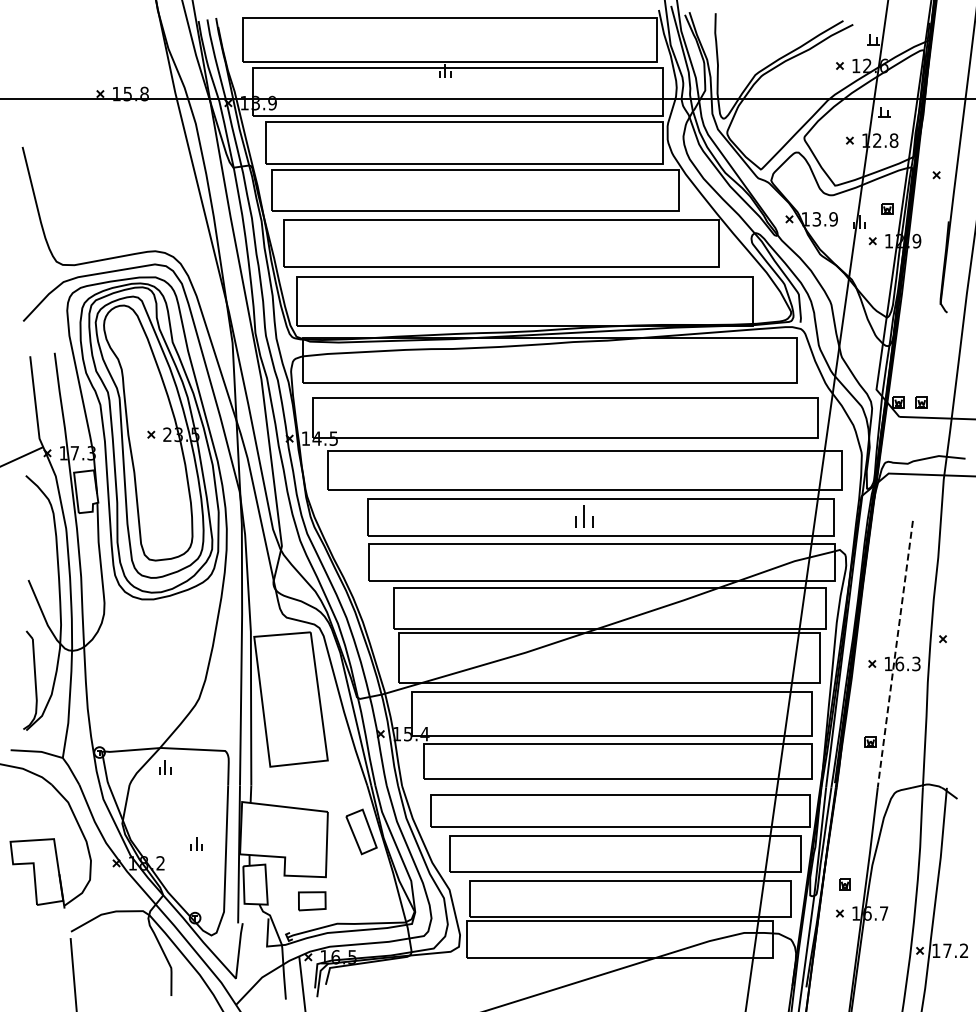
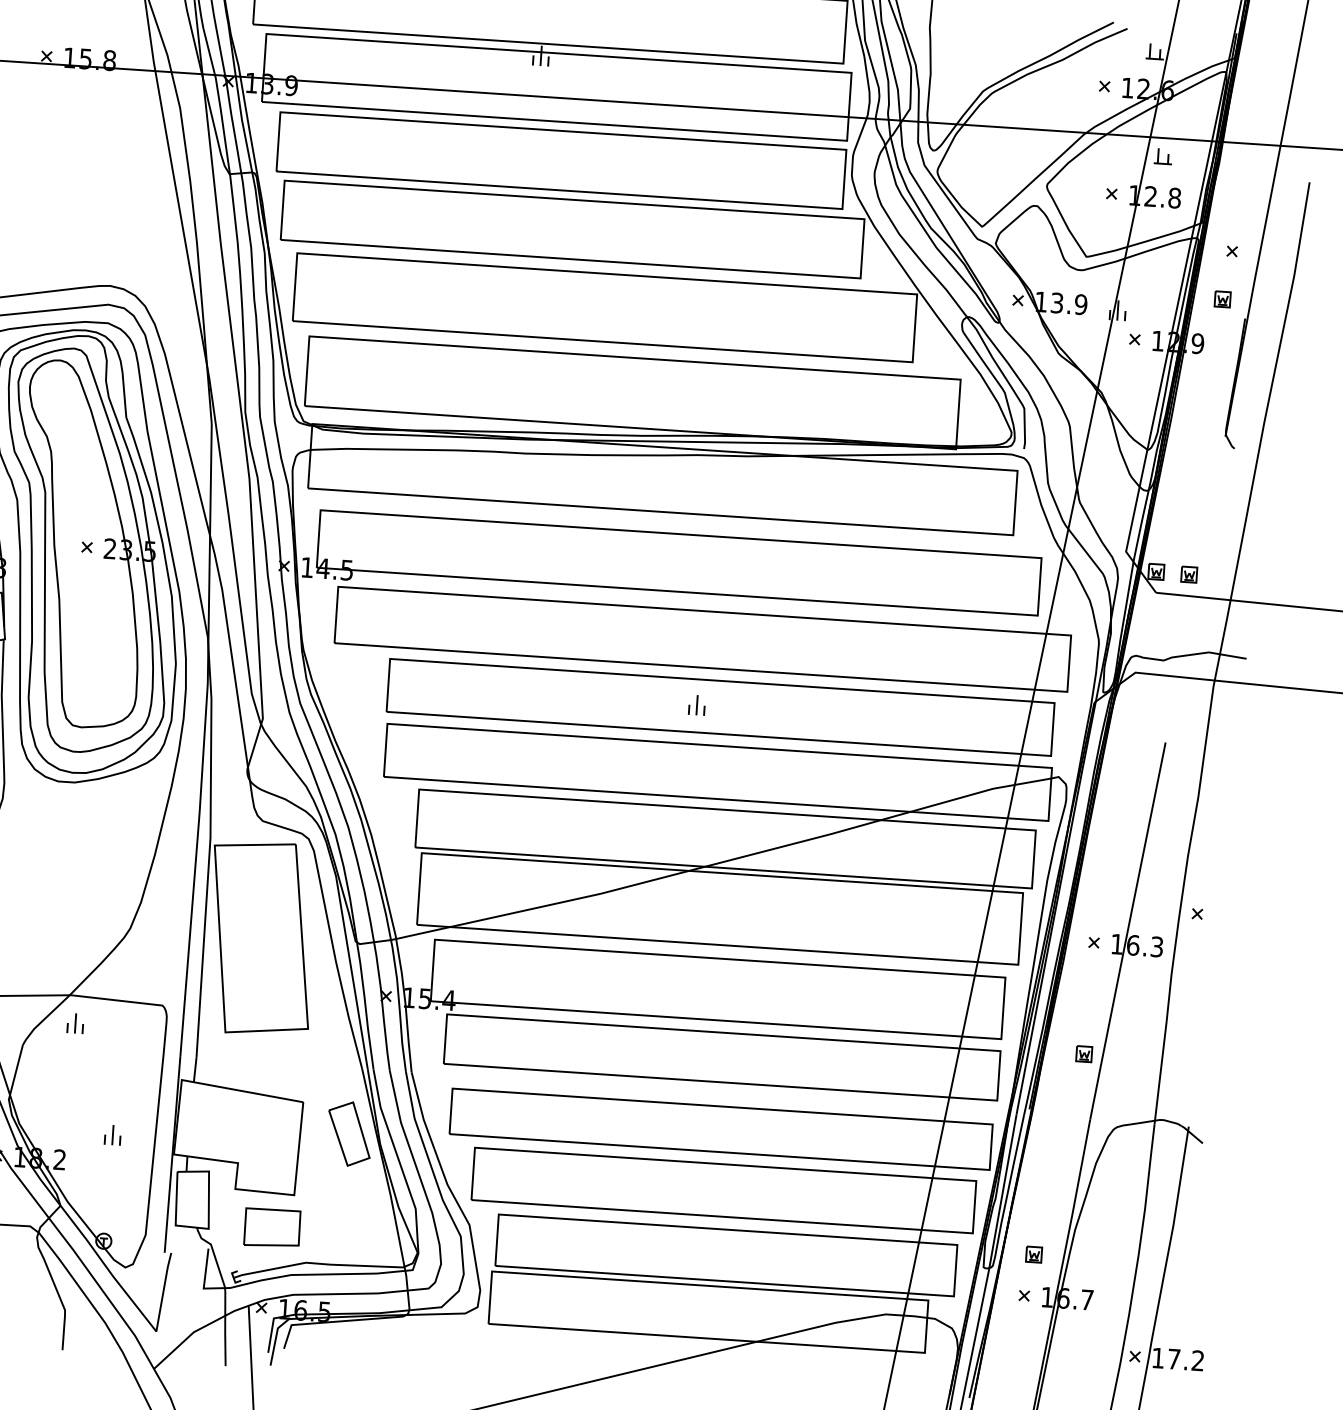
part: (887, 208) -> (1223, 298), moved
part: (584, 516) -> (697, 705), size x0.62
line: (895, 654) -> (1128, 931), dashed -> solid
part: (312, 901) -> (272, 1228), size x1.43

